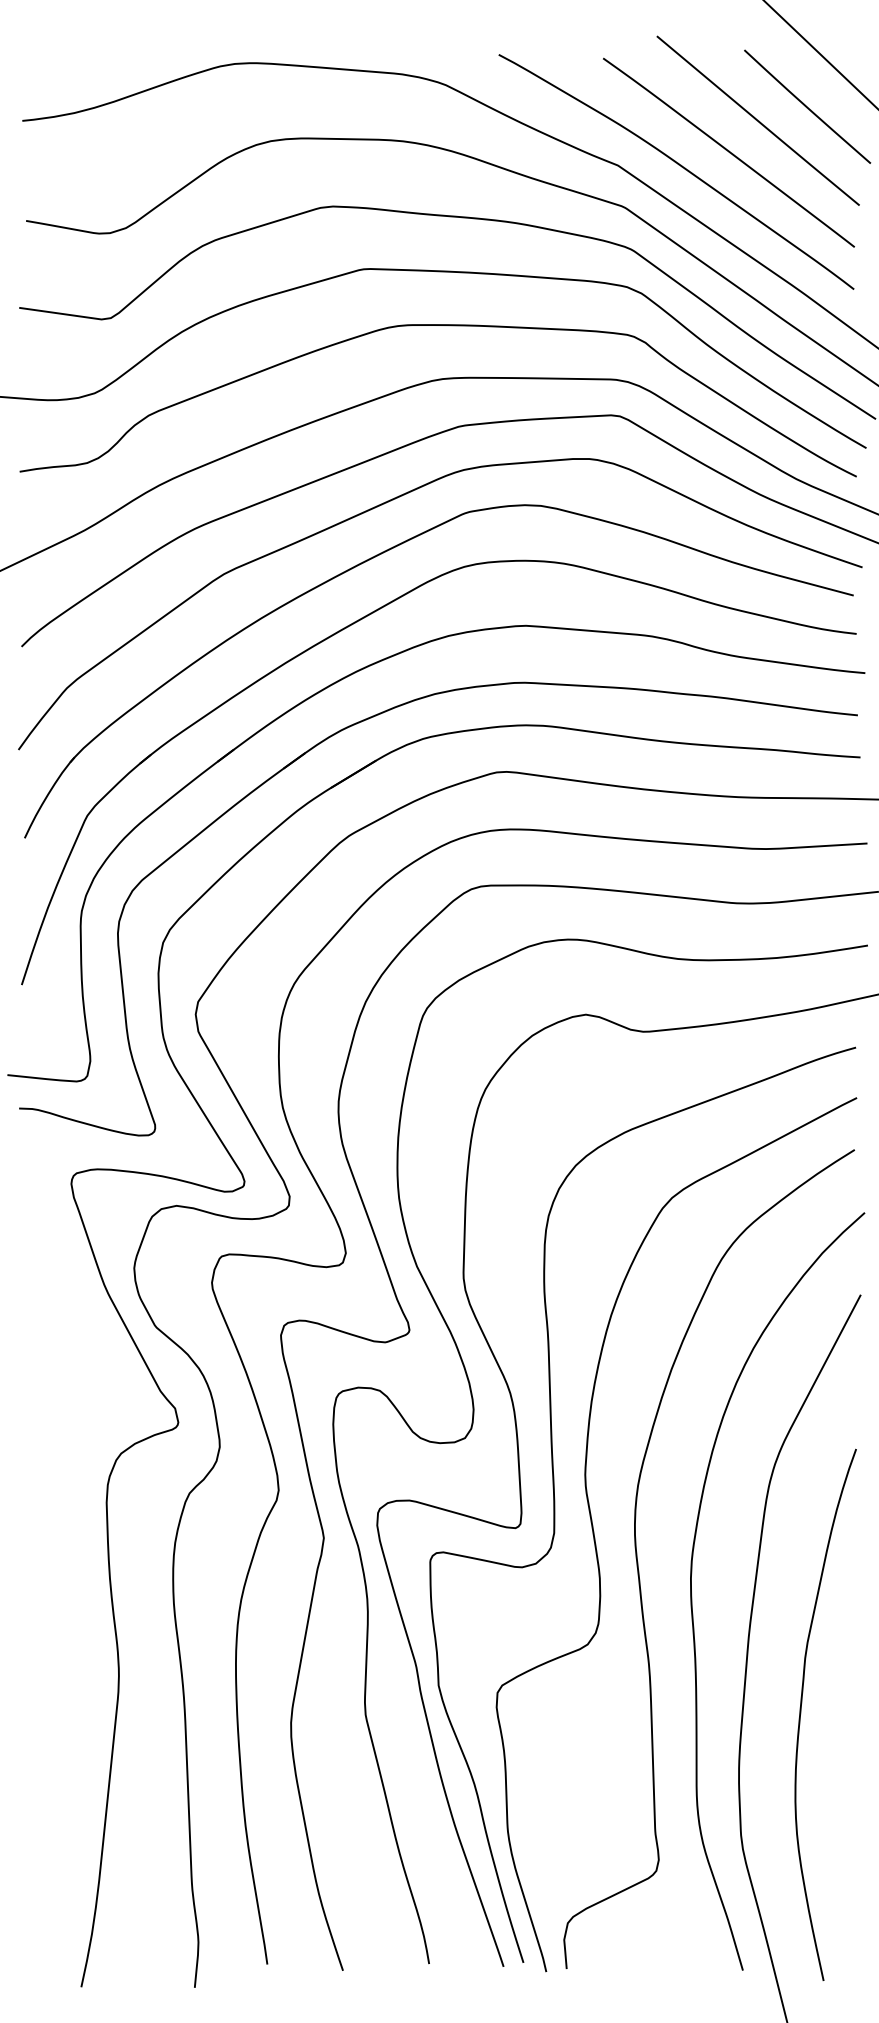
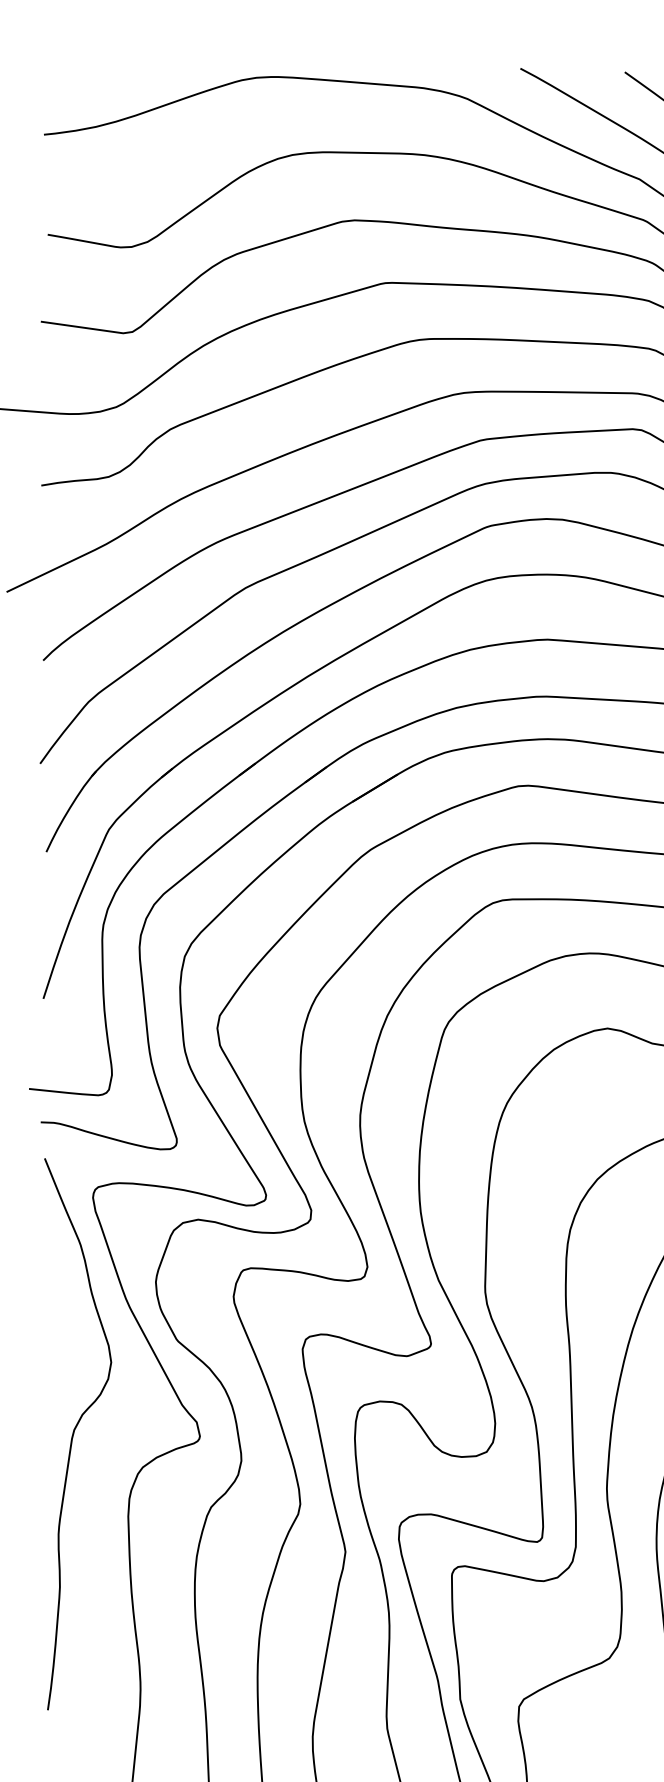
curve: (52, 1420) -> (74, 1434), added

